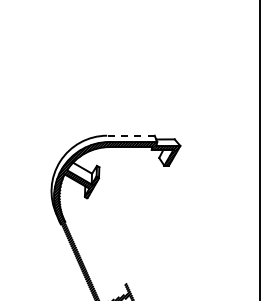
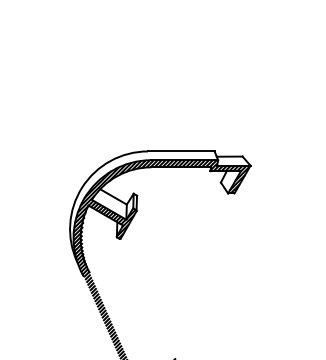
line: (130, 135) -> (180, 151), dashed -> solid

